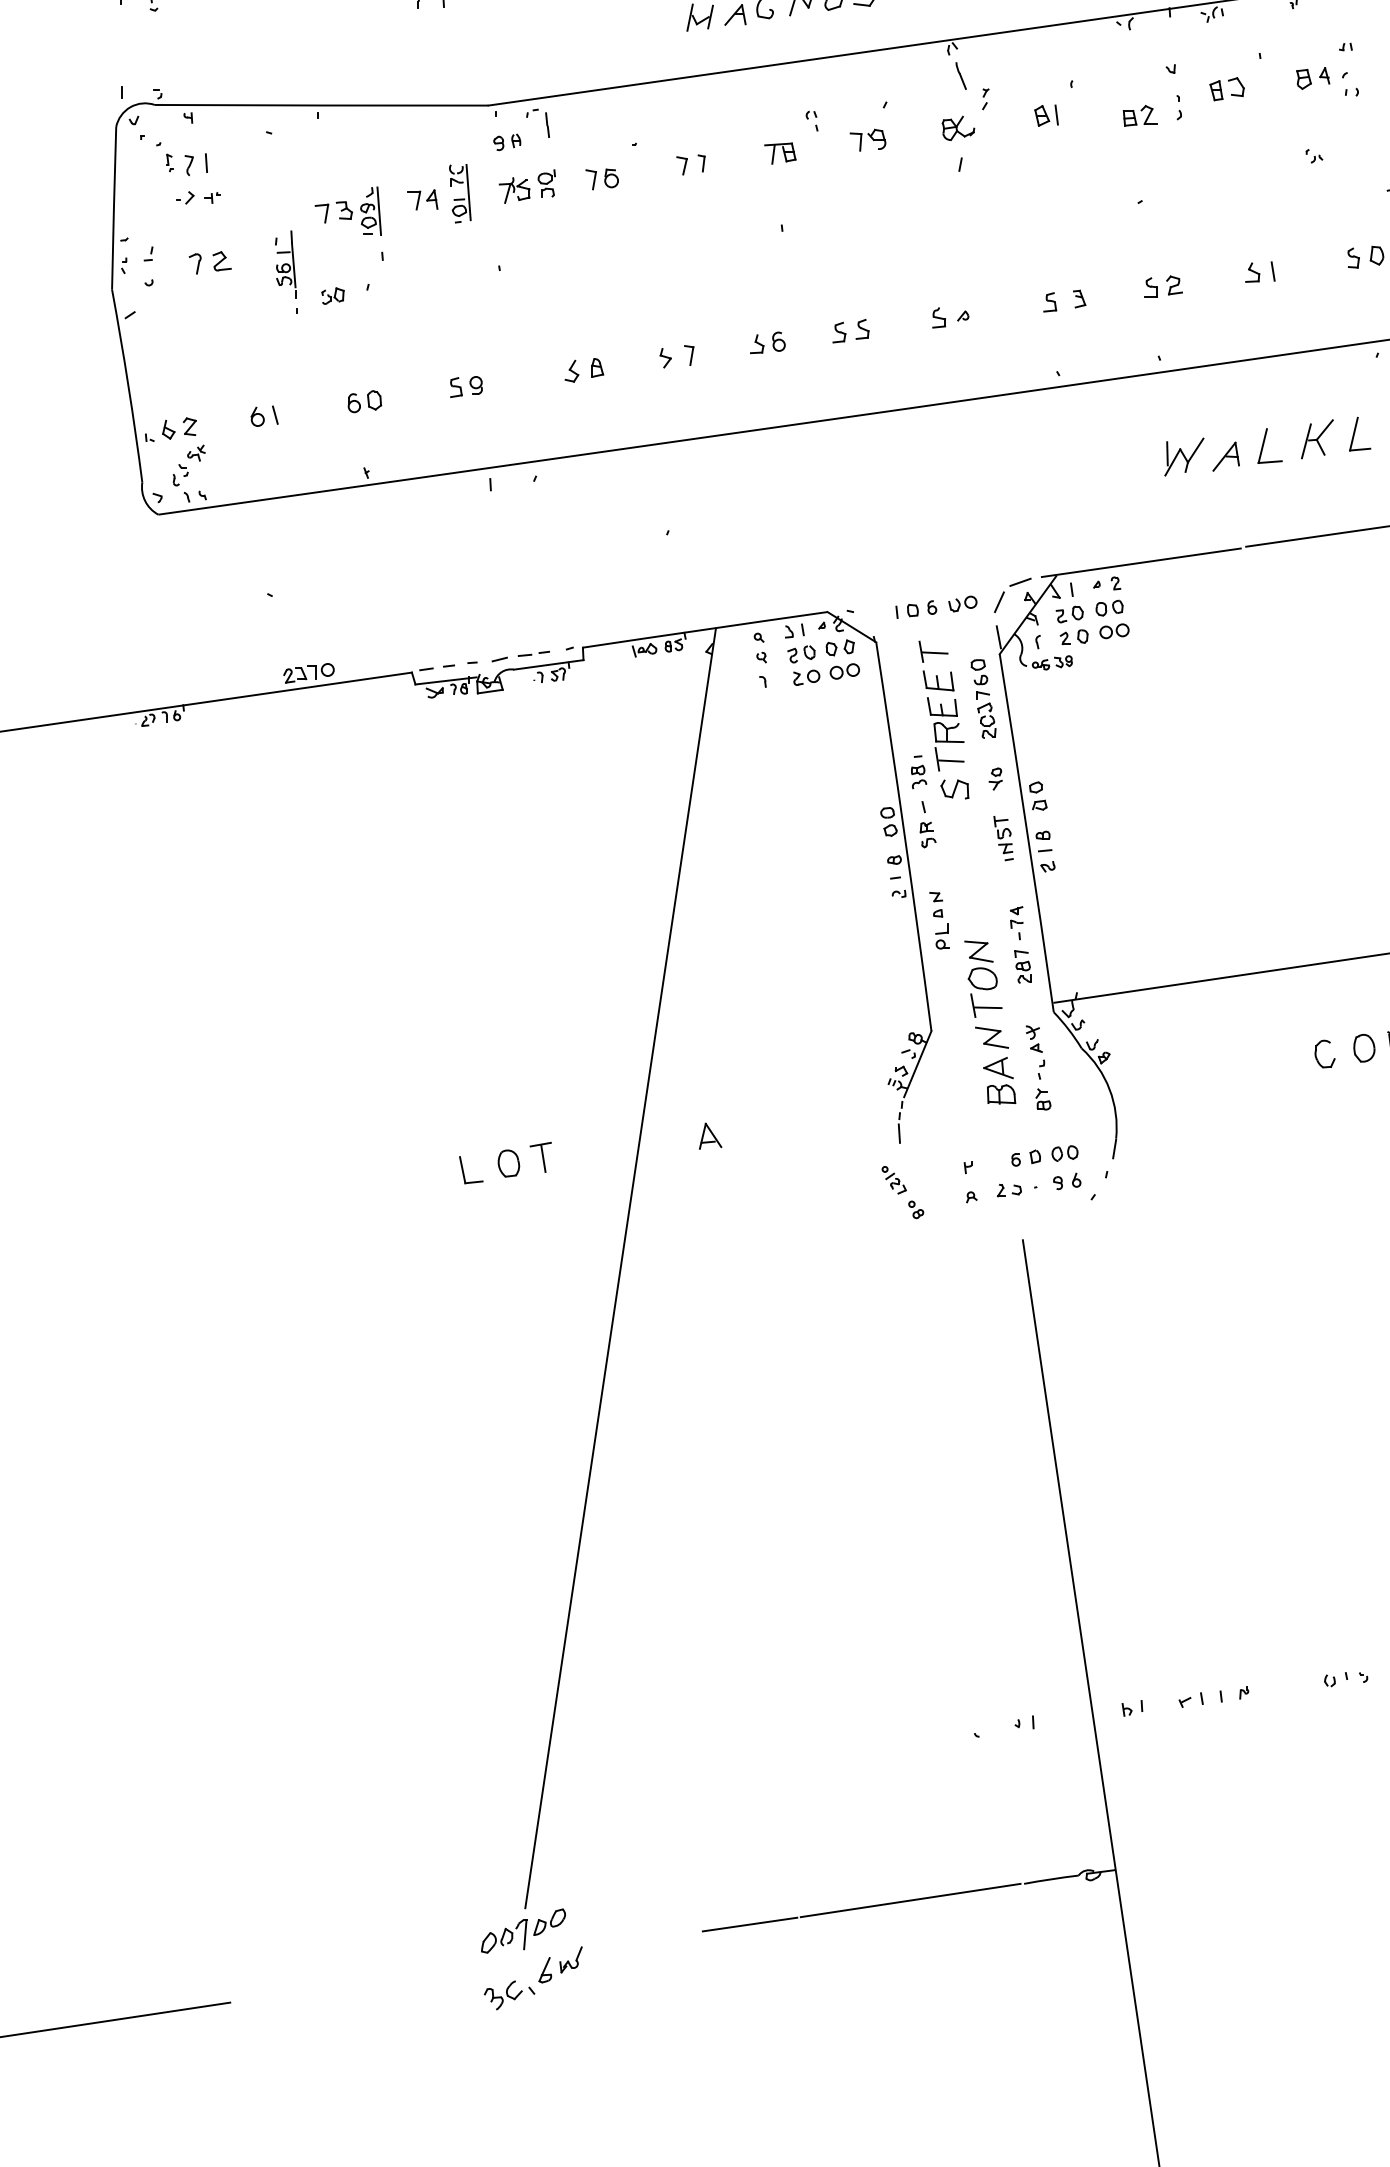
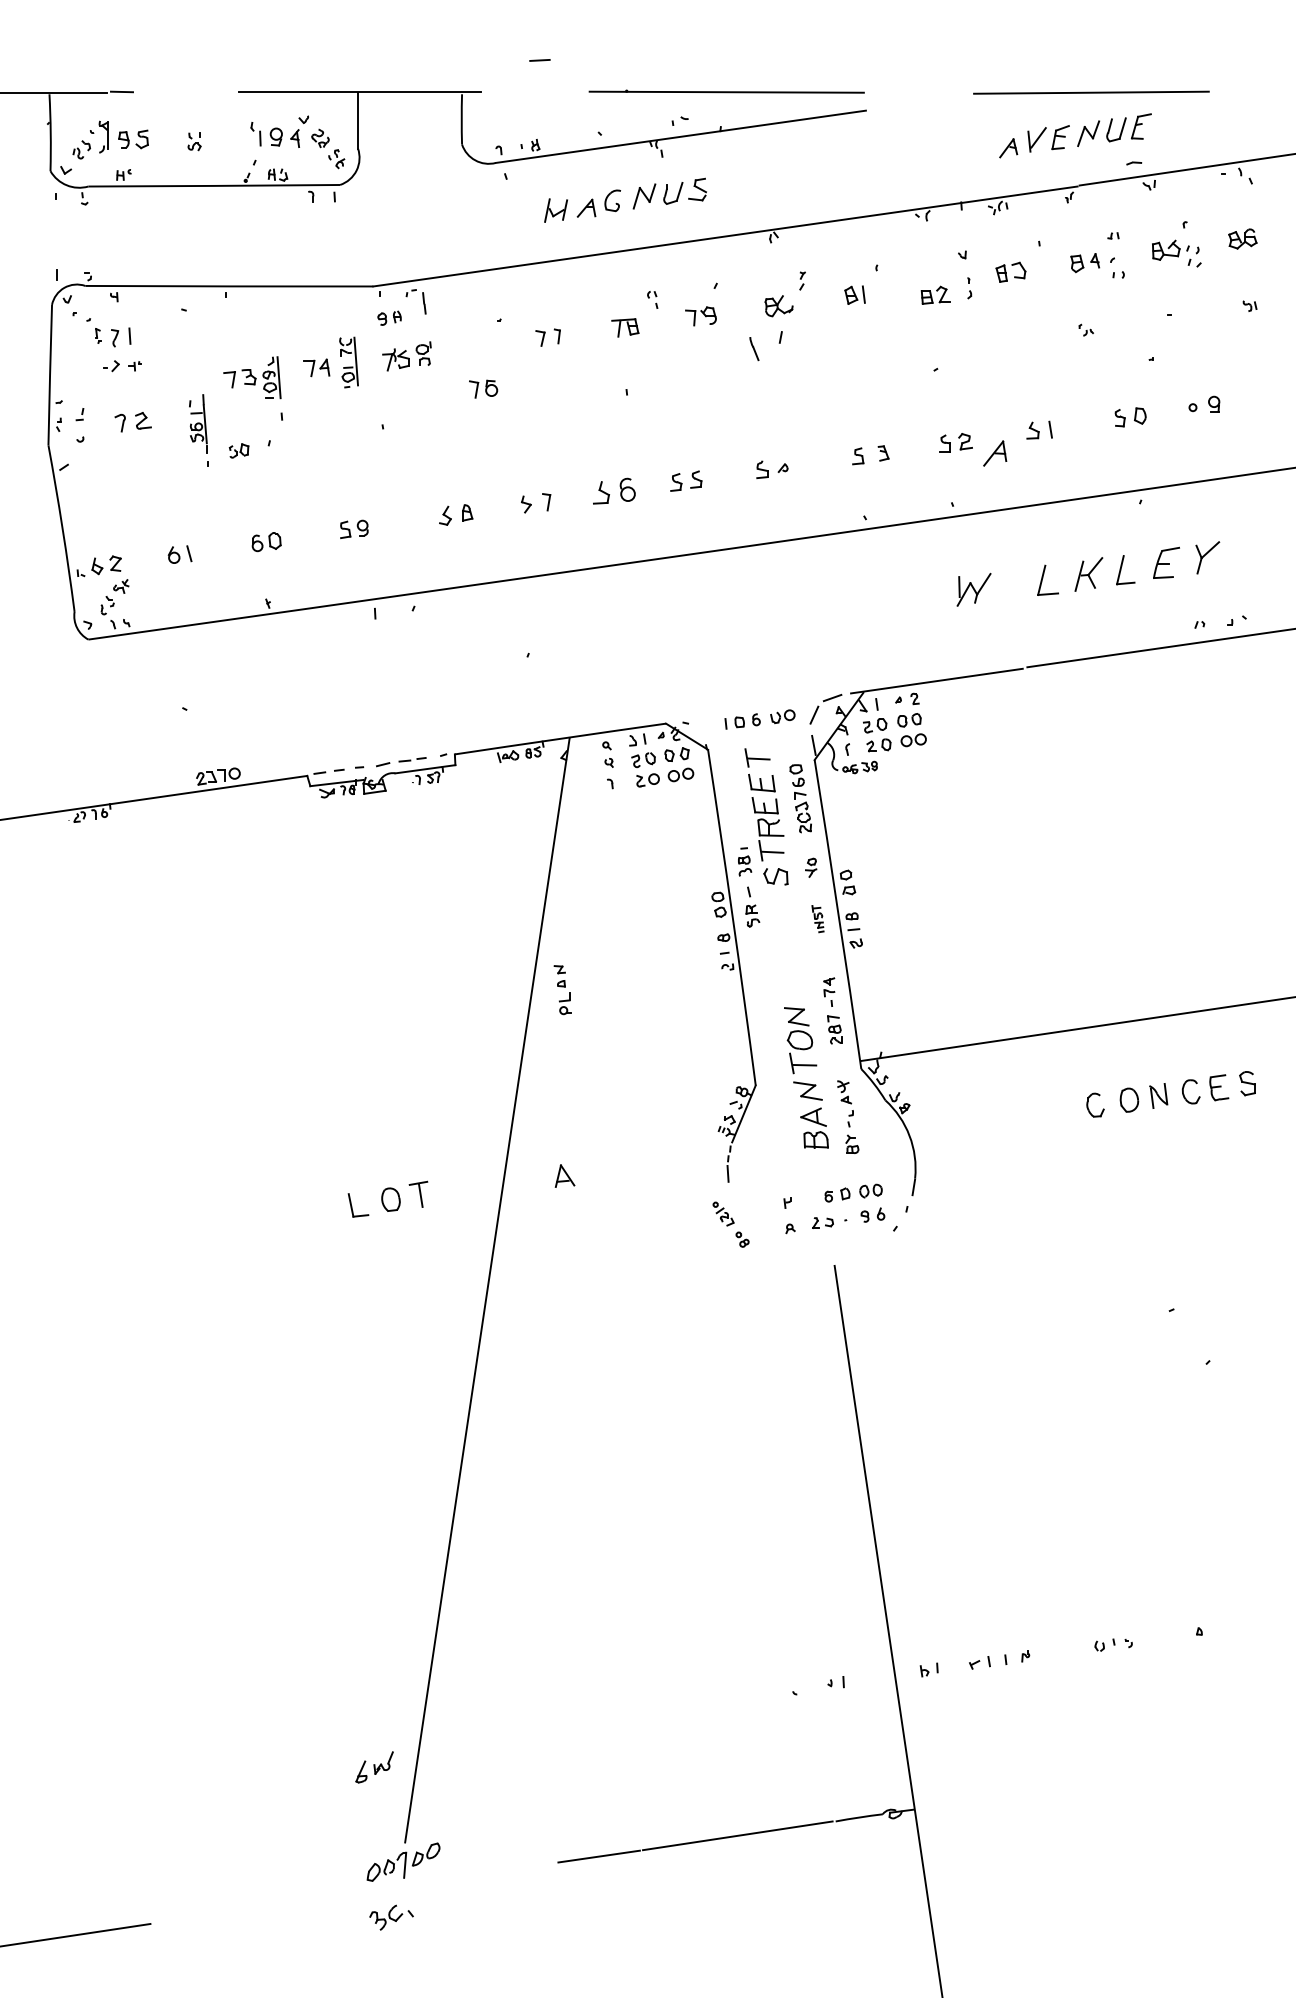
line: (961, 76) -> (754, 349), moved
part: (602, 178) -> (483, 388), moved
part: (767, 343) -> (614, 491), size x1.4
part: (1226, 456) -> (995, 453), moved
part: (1003, 837) -> (817, 918), size x0.7
part: (939, 921) -> (562, 990), moved
part: (560, 1965) -> (374, 1767), moved

